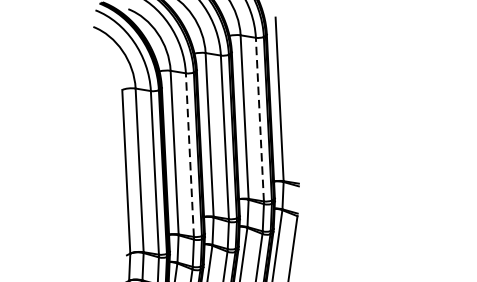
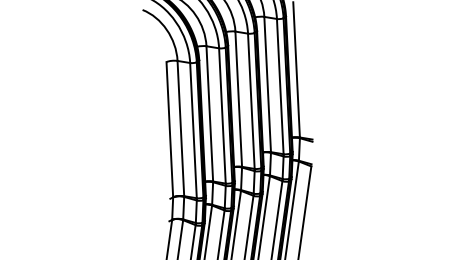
line: (260, 119) -> (280, 86), dashed -> solid
line: (190, 154) -> (222, 115), dashed -> solid

